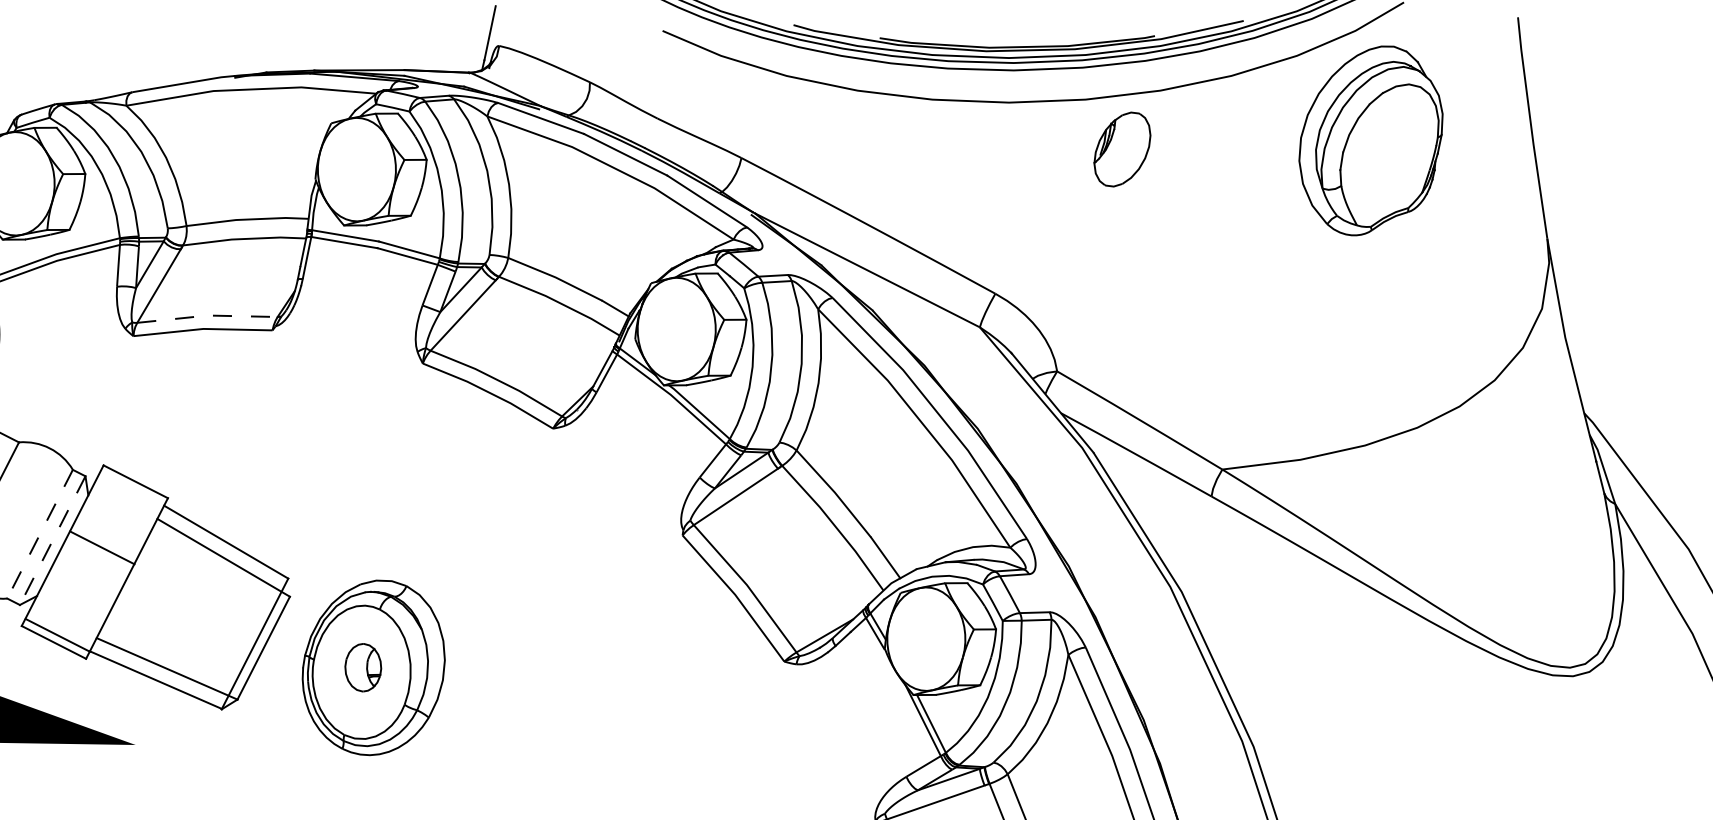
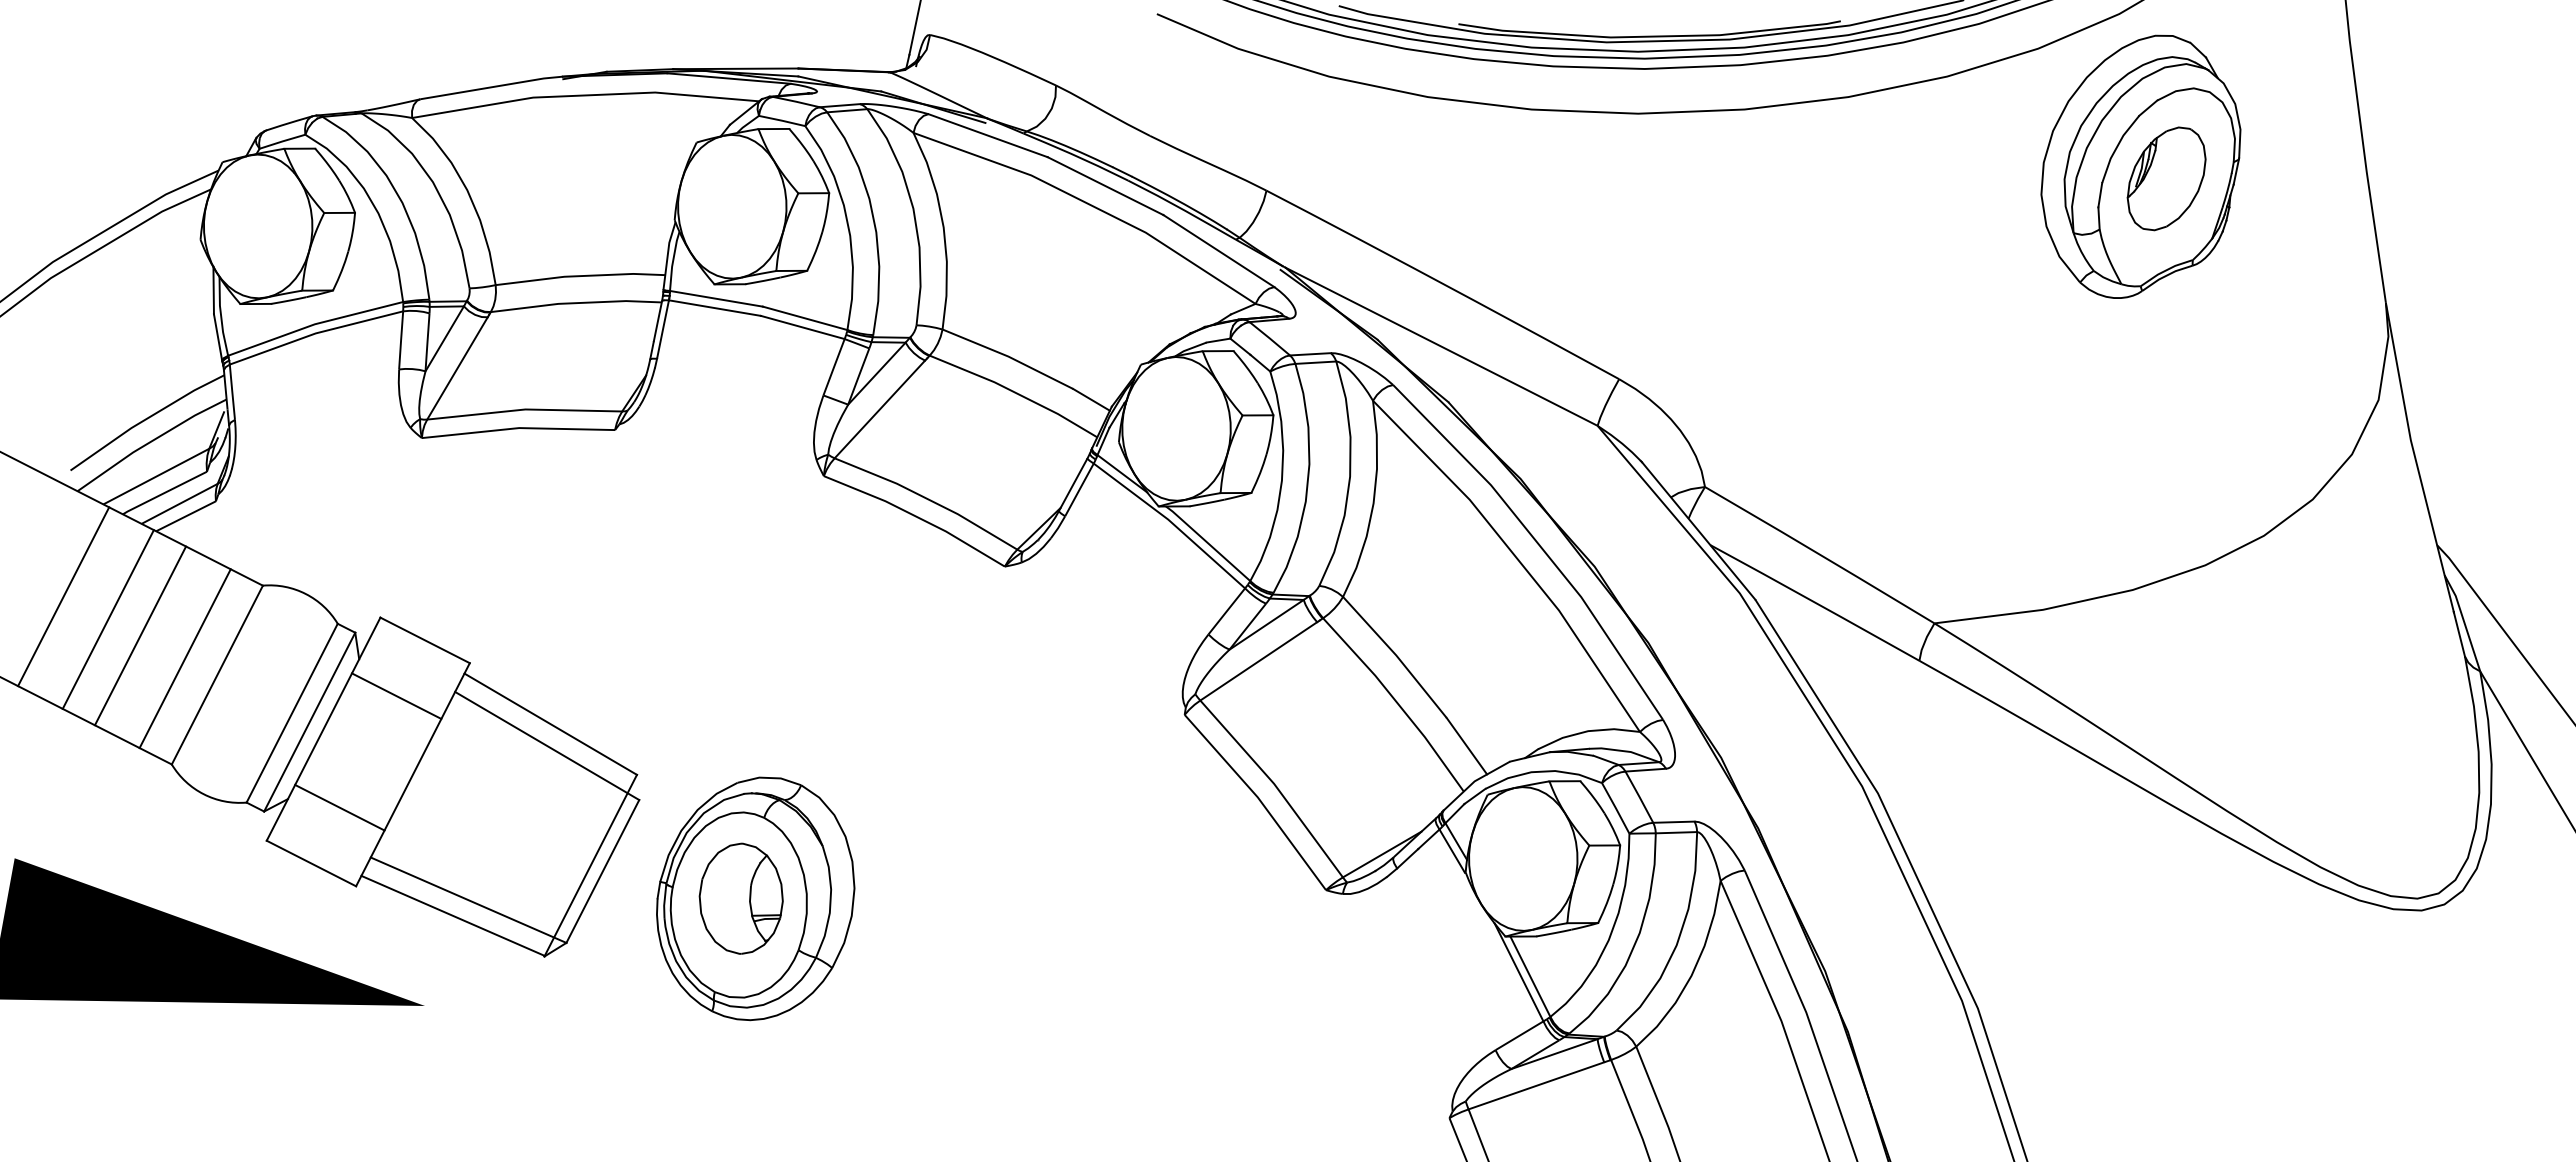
part: (1122, 149) -> (2166, 178), moved
line: (208, 315) -> (525, 409), dashed -> solid
line: (39, 534) -> (291, 713), dashed -> solid
line: (52, 540) -> (309, 722), dashed -> solid
line: (102, 547) -> (396, 695), moved
line: (57, 635) -> (339, 807), moved
part: (362, 667) -> (740, 898), size x1.67

